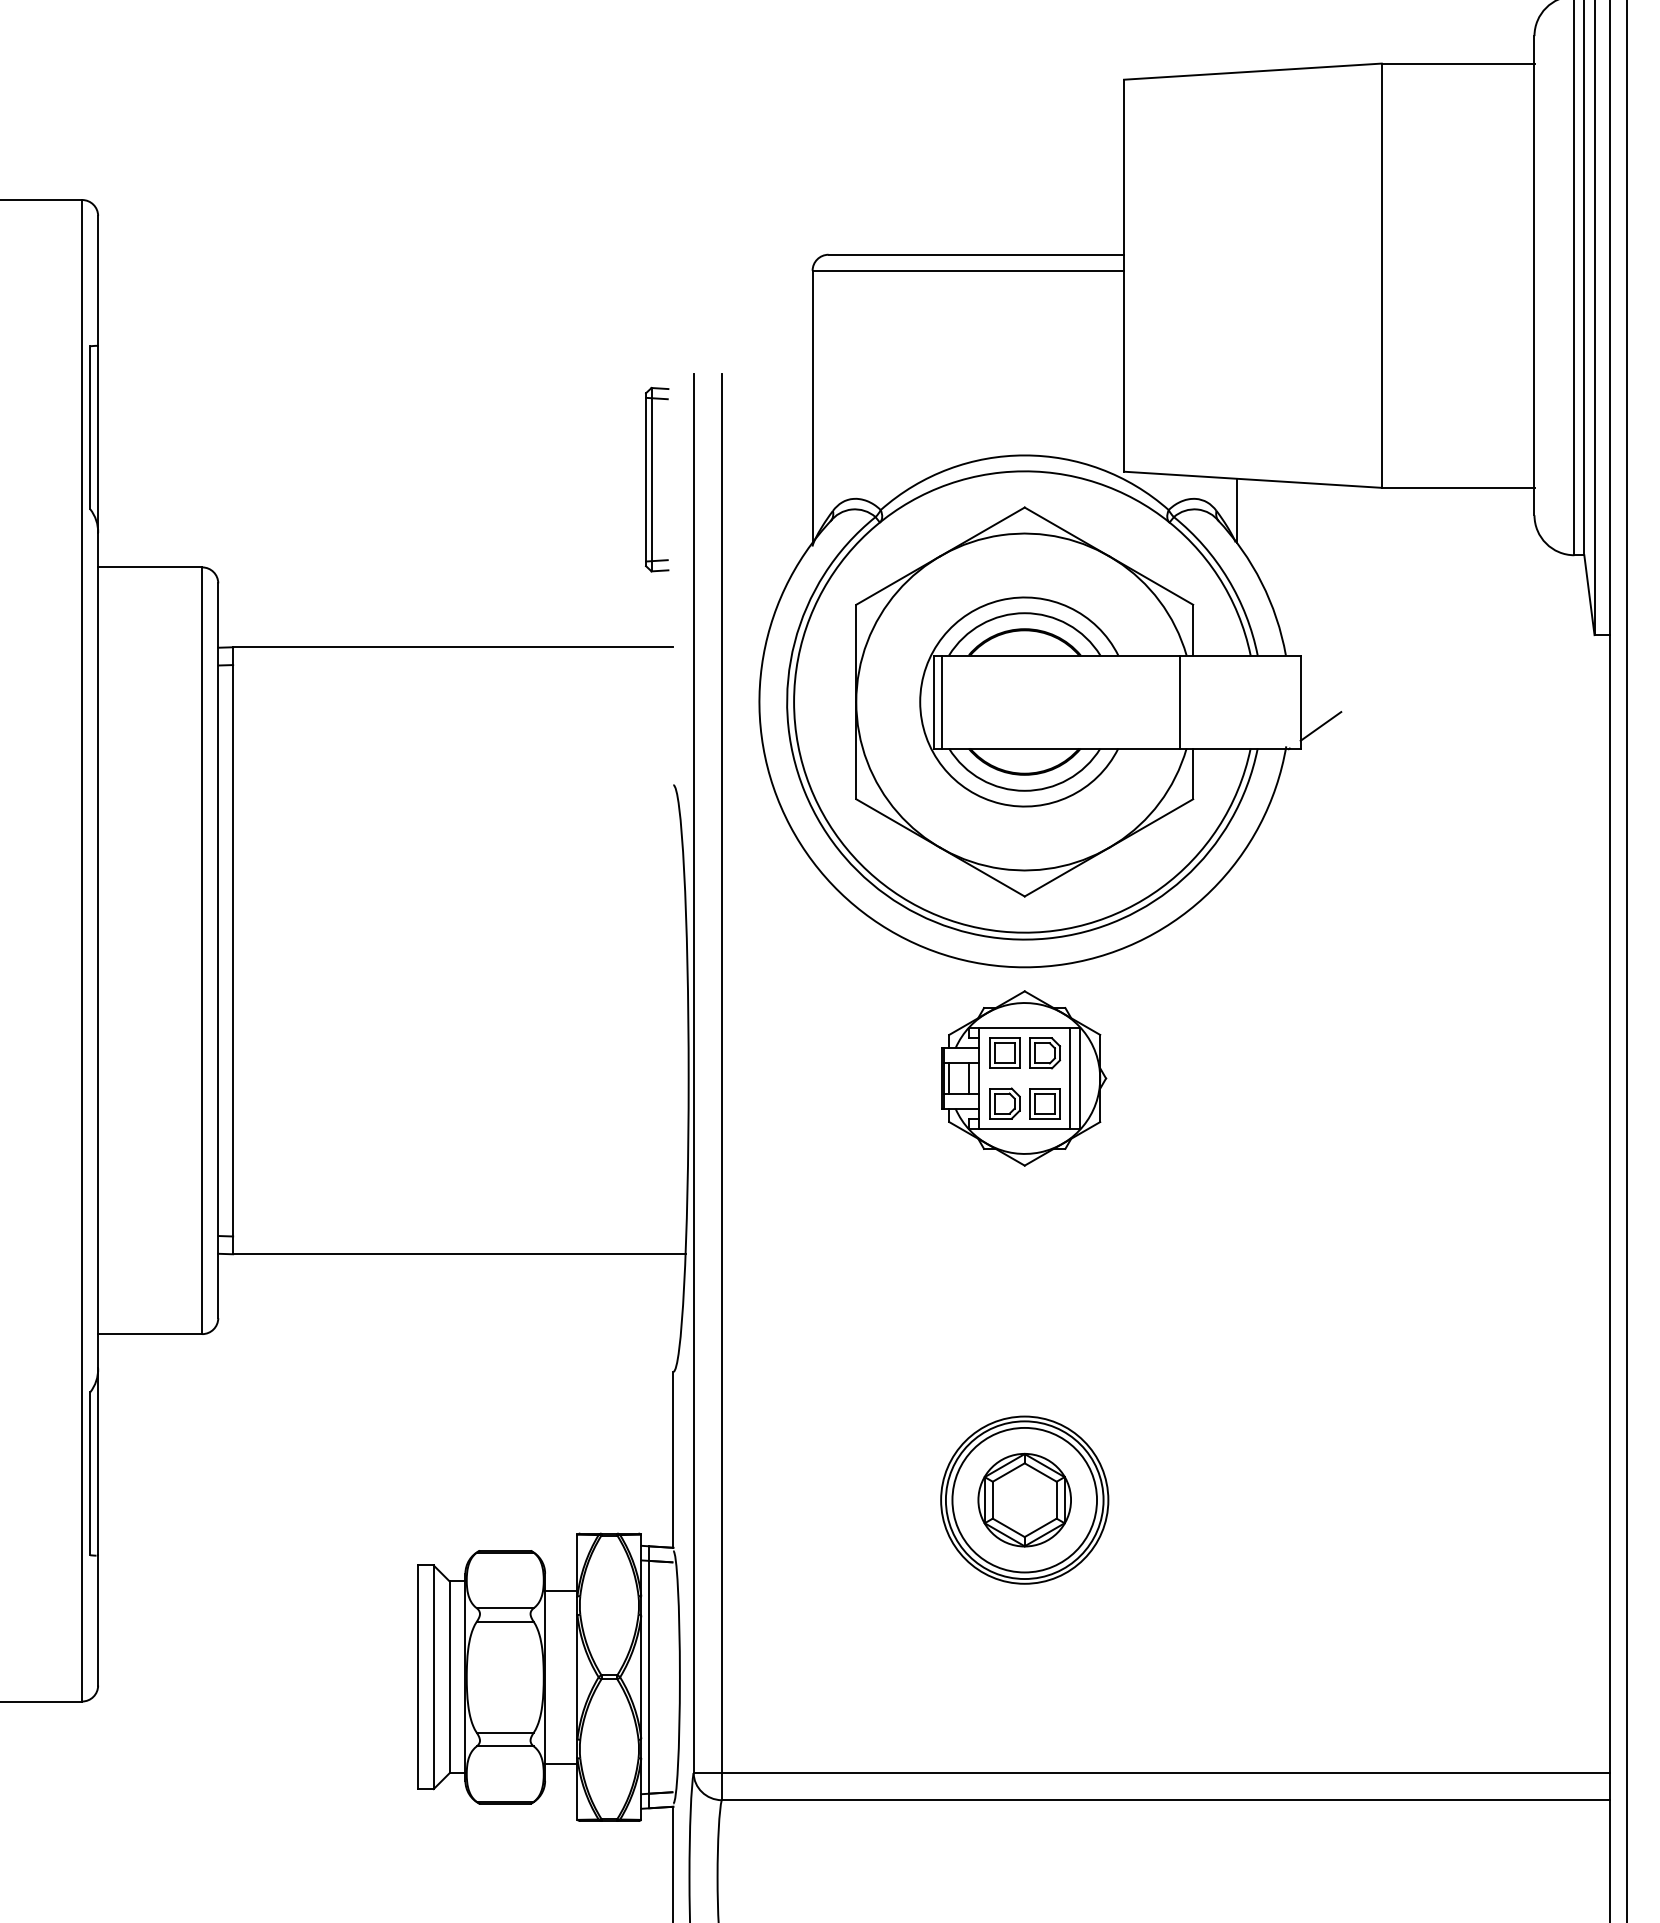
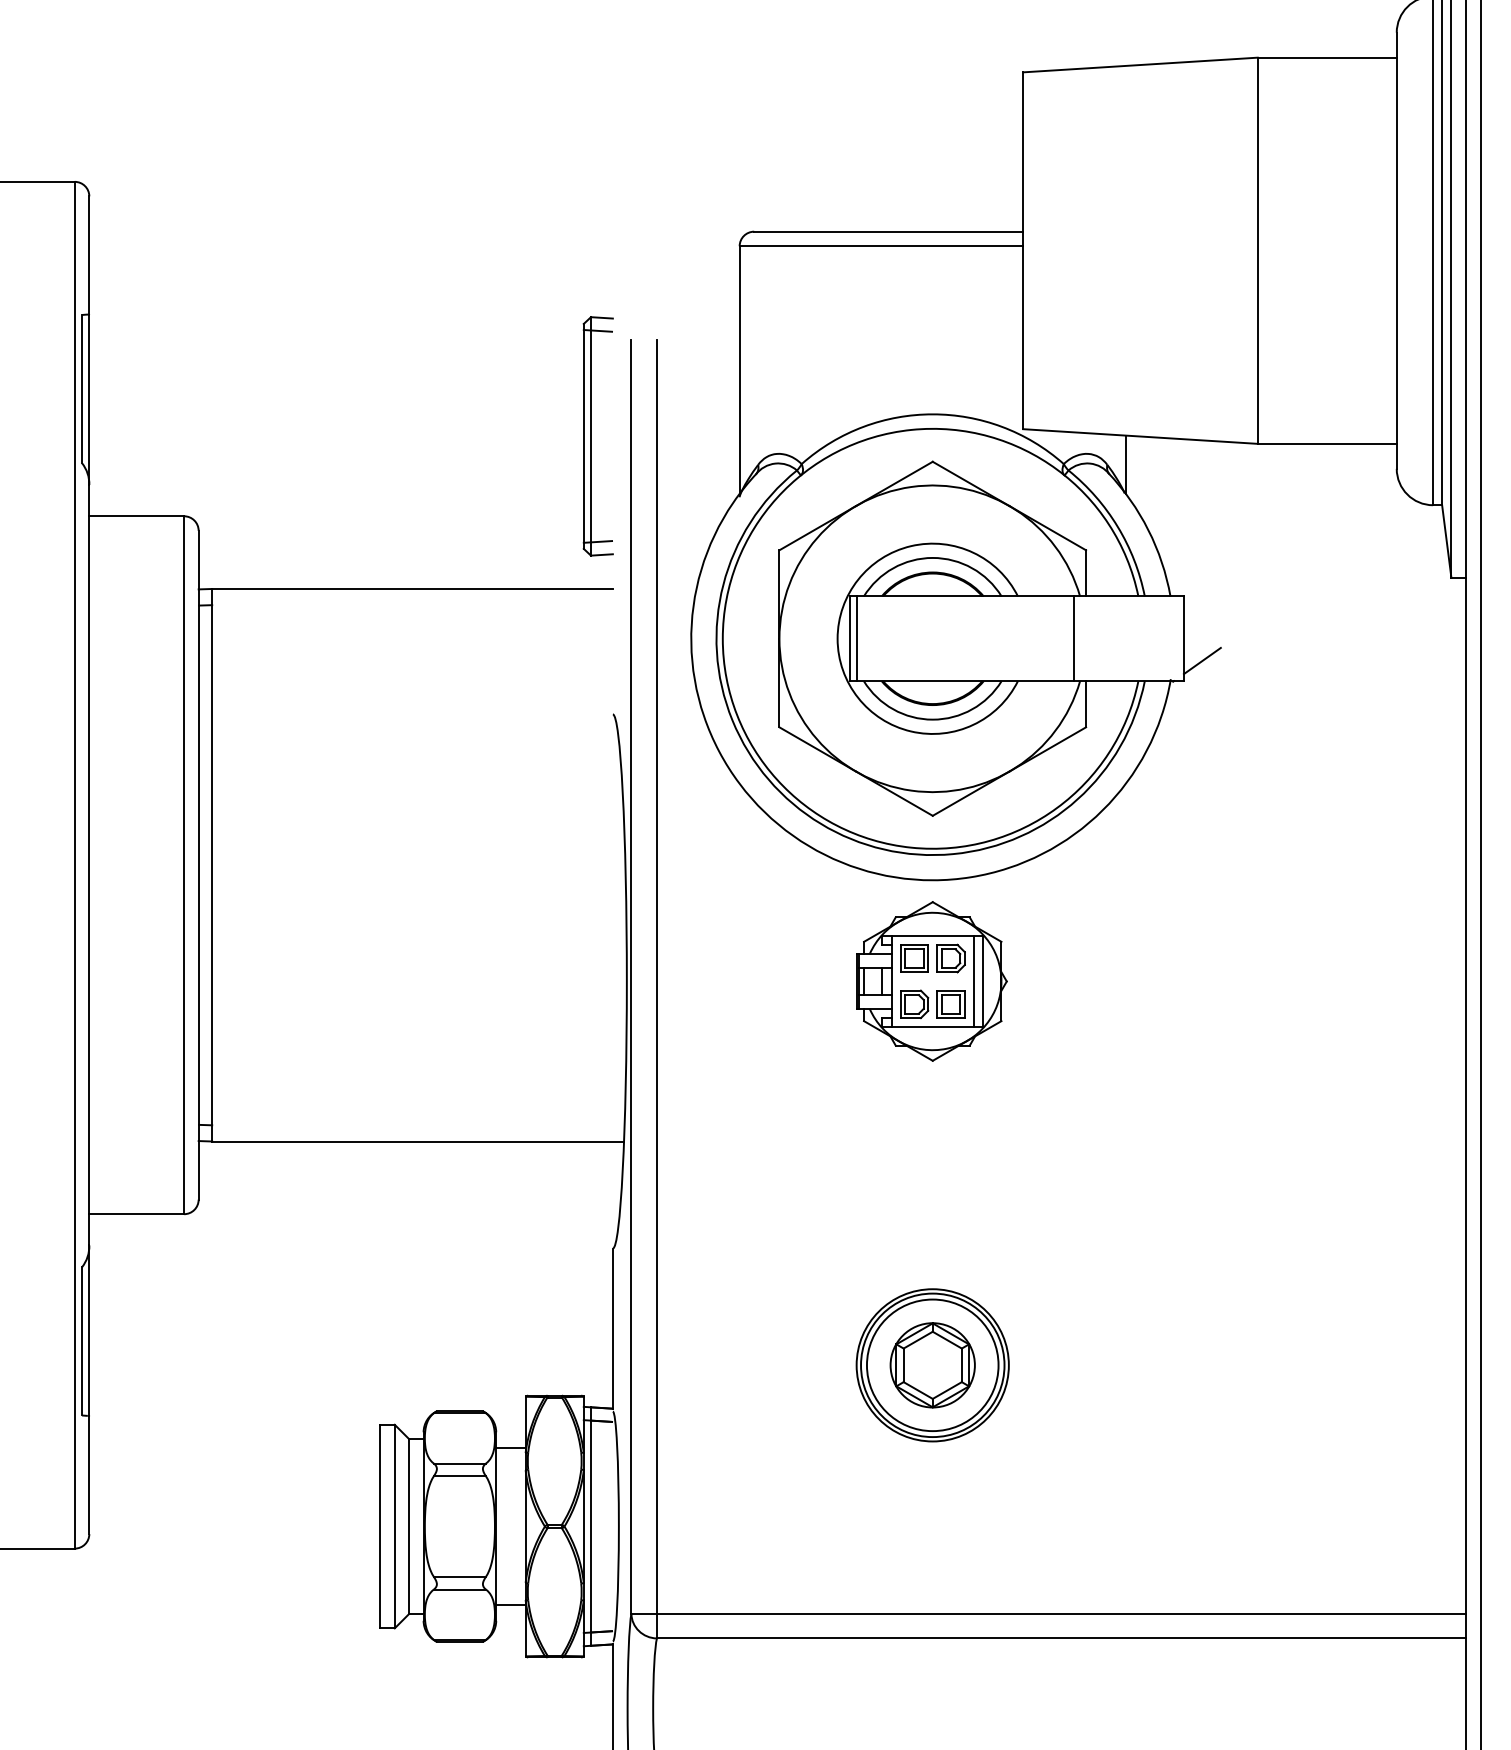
part: (656, 479) -> (597, 436), size x1.43

